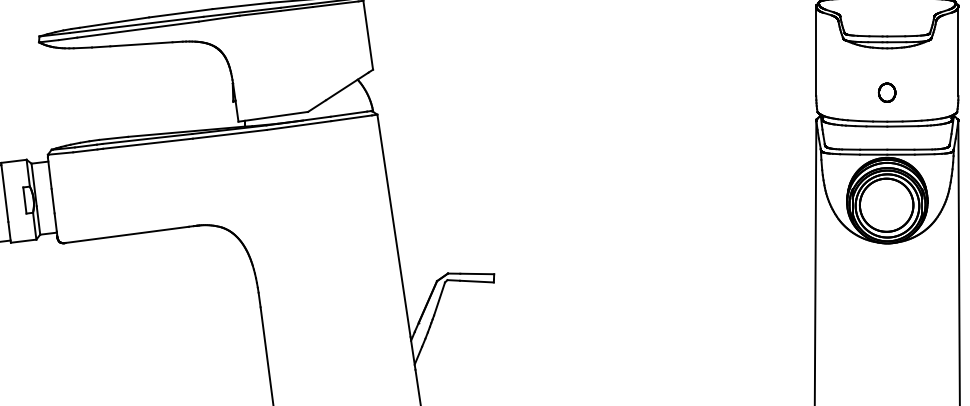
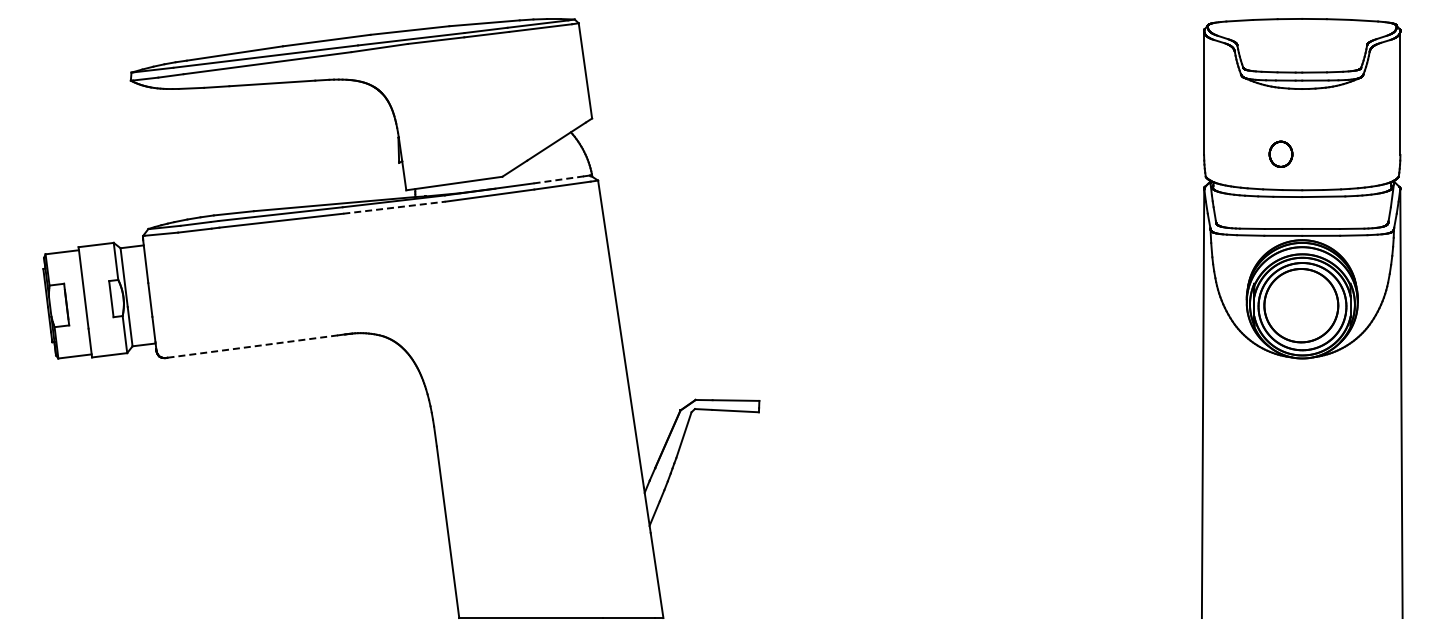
part: (886, 92) -> (1280, 153), moved
line: (349, 113) -> (559, 179), solid -> dashed
line: (229, 134) -> (394, 207), solid -> dashed
line: (127, 234) -> (252, 346), solid -> dashed

